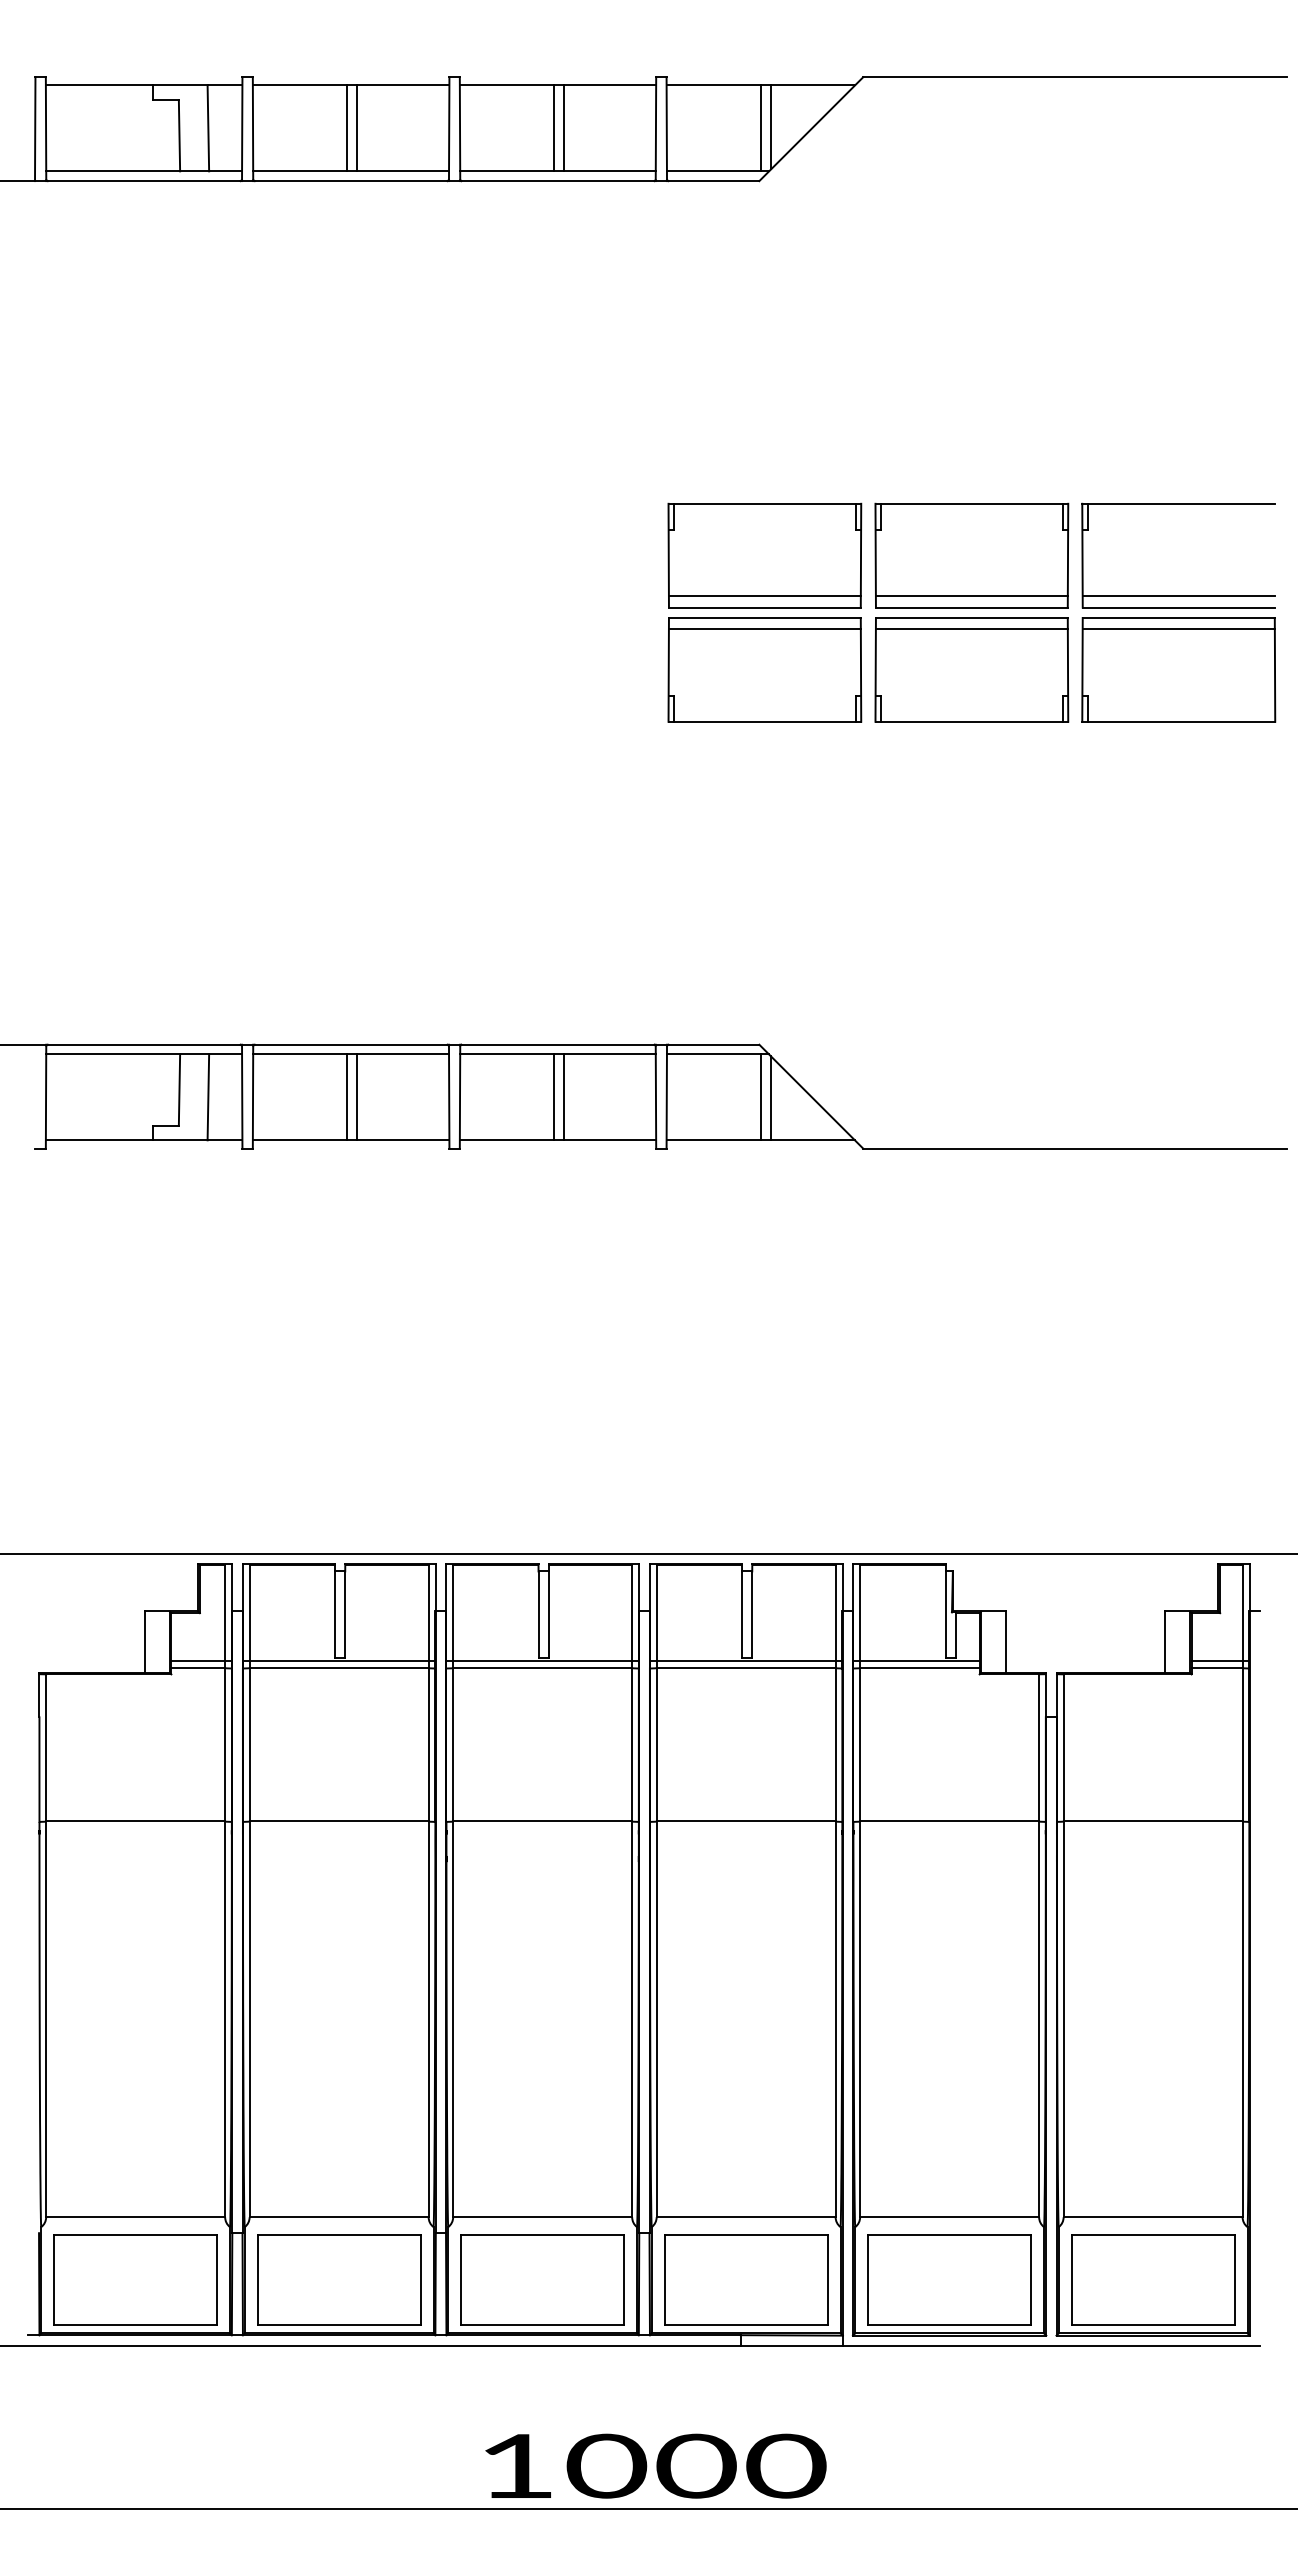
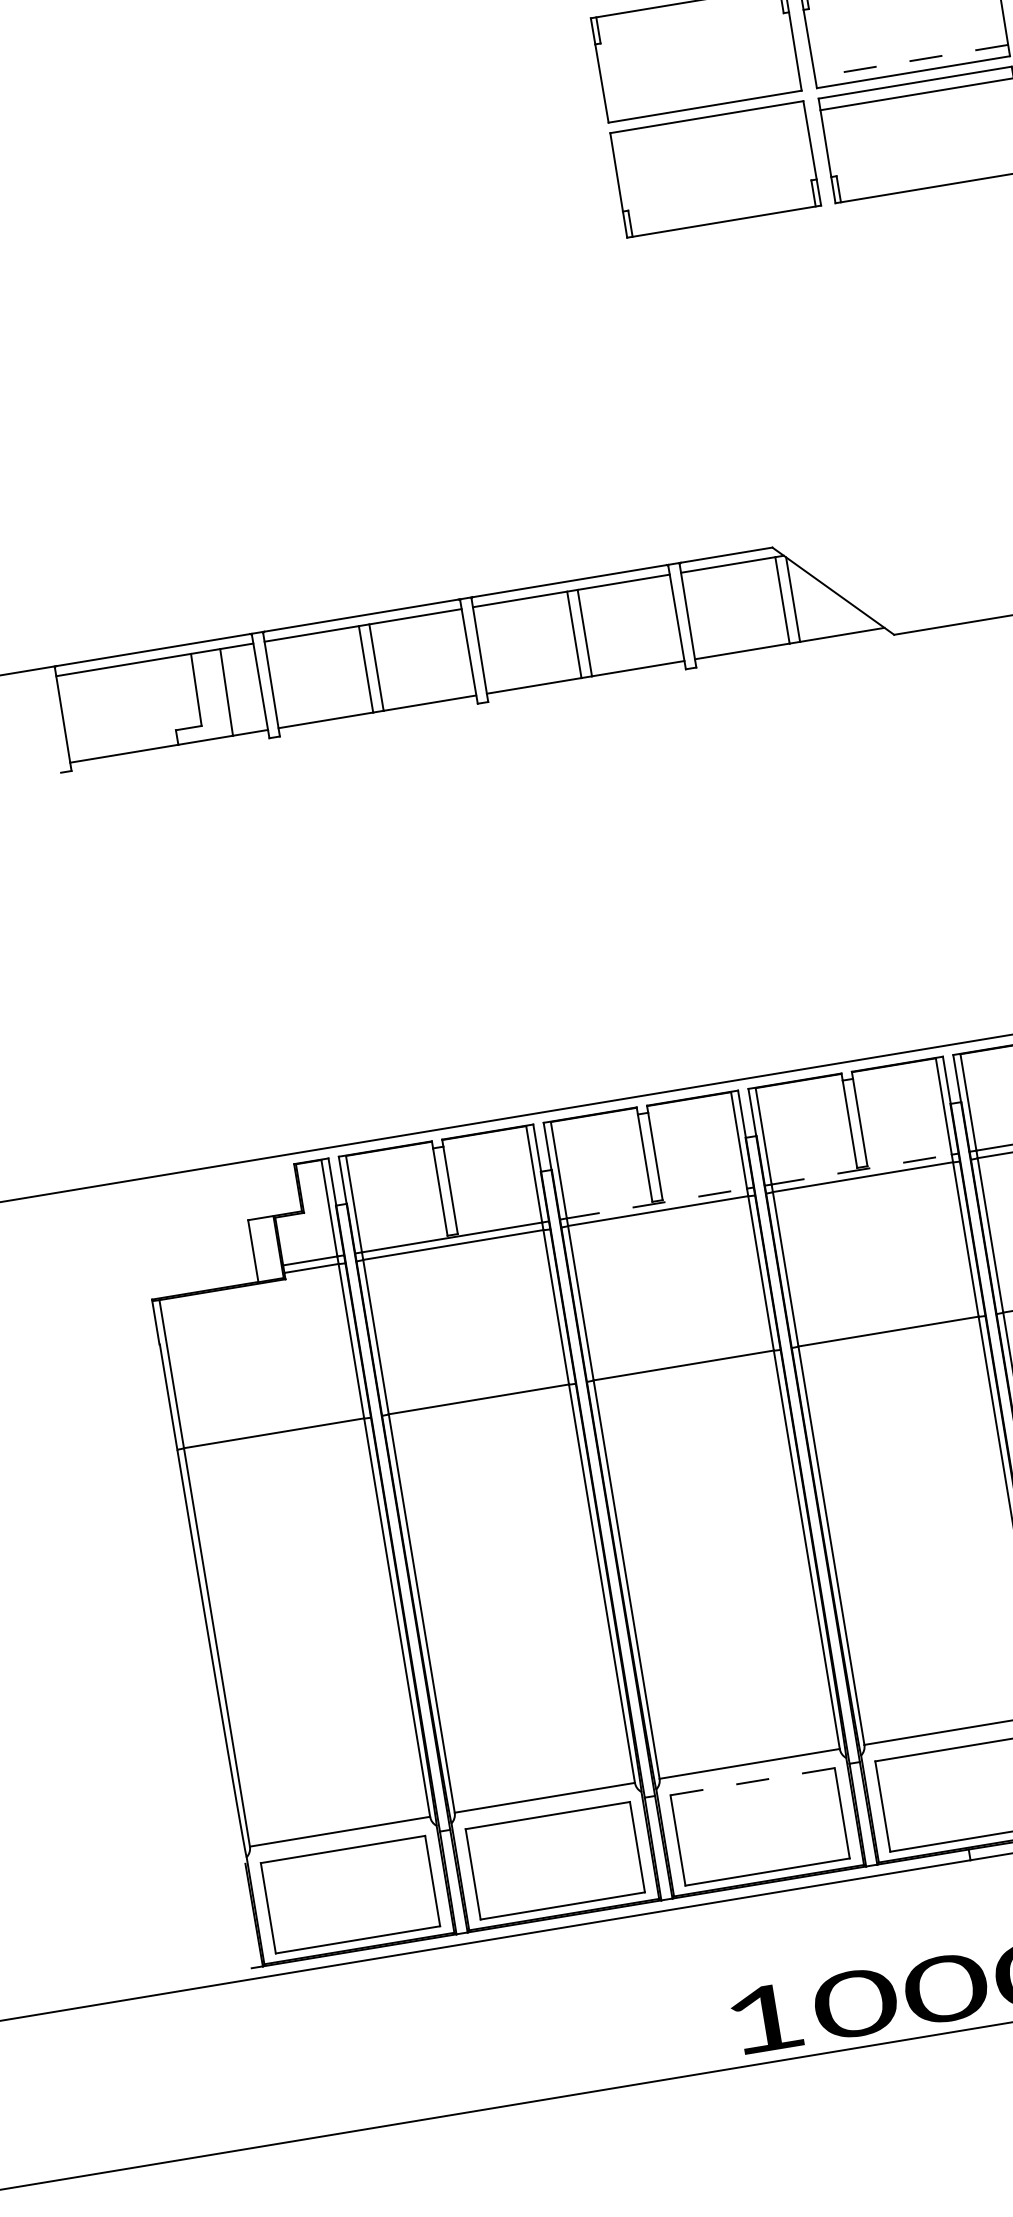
line: (764, 596) -> (702, 95), removed
line: (971, 596) -> (911, 61), solid -> dashed
line: (764, 629) -> (708, 128), removed
line: (542, 1660) -> (656, 1203), solid -> dashed
line: (746, 1660) -> (862, 1169), solid -> dashed
line: (542, 2234) -> (752, 1781), solid -> dashed

